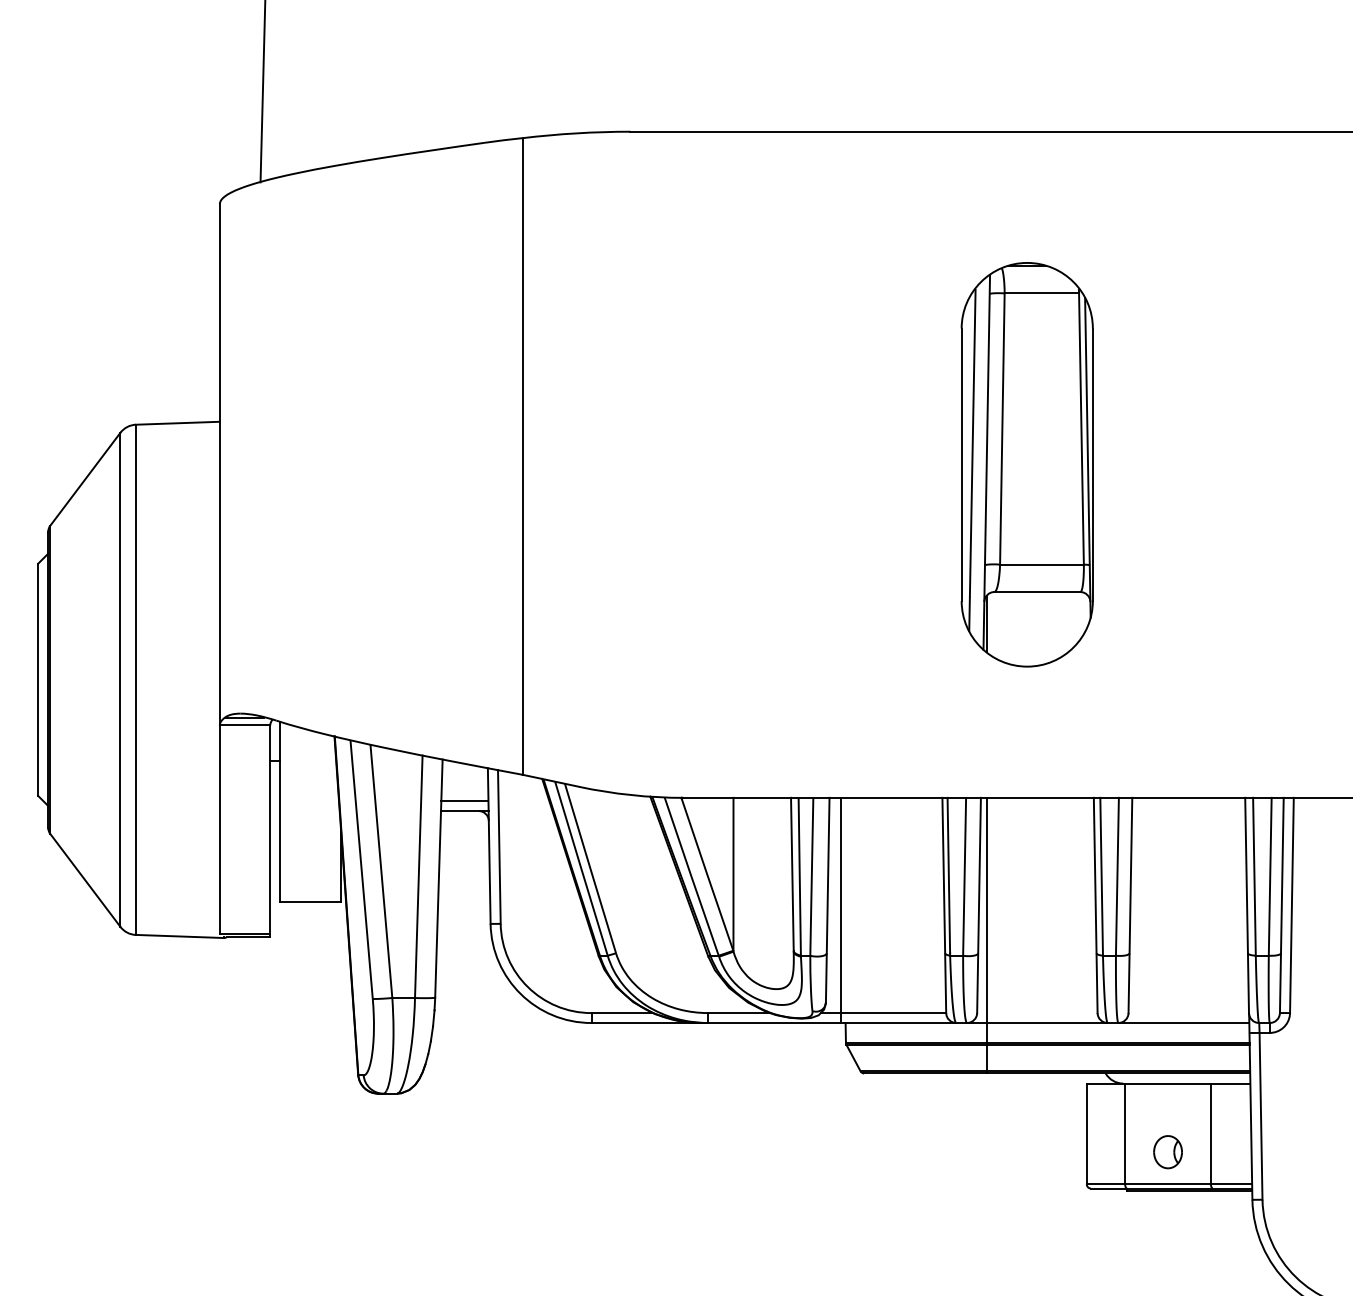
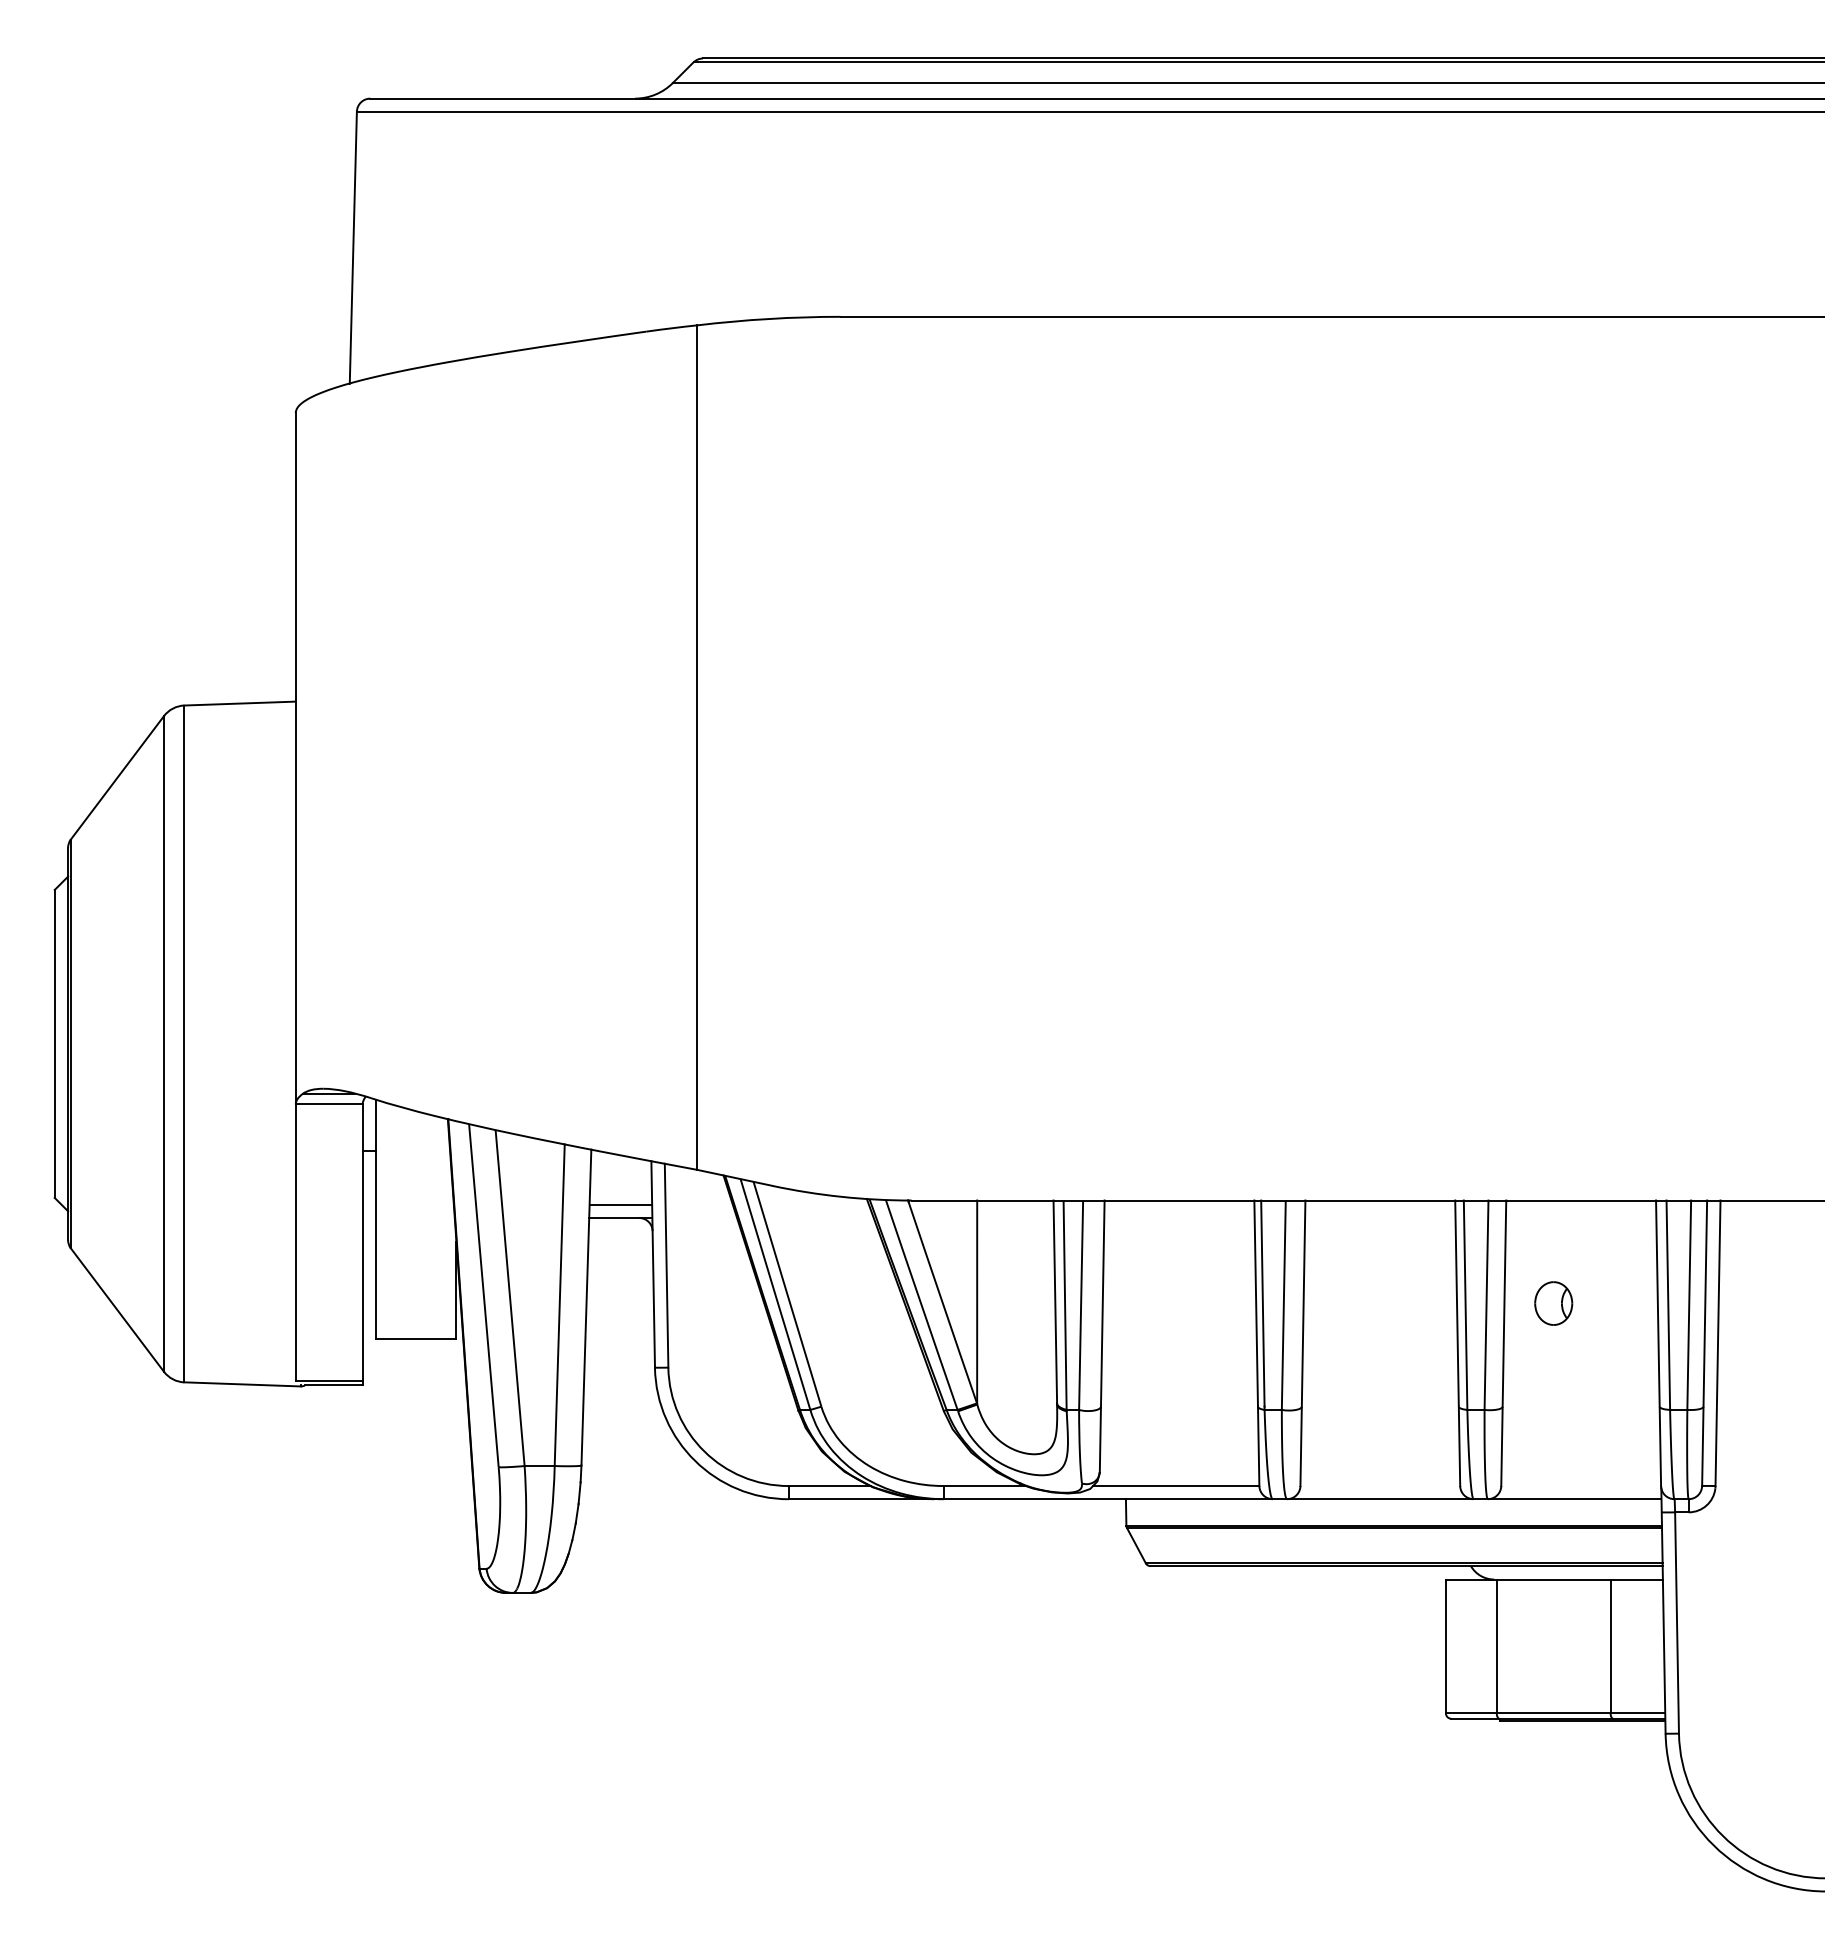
part: (1026, 464) -> (1366, 758), removed
line: (840, 910) -> (1119, 1349), removed
line: (986, 935) -> (1313, 1383), removed
part: (1167, 1152) -> (1553, 1303), moved

